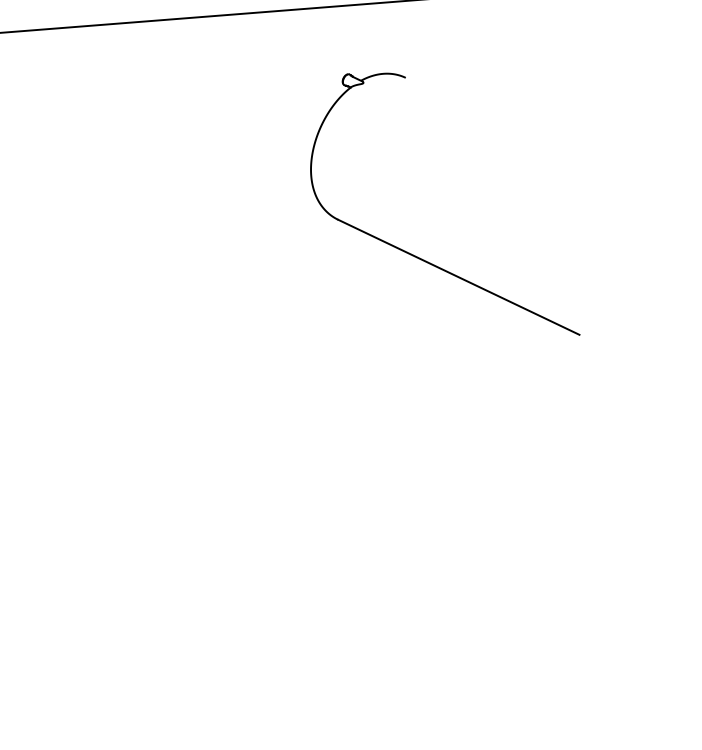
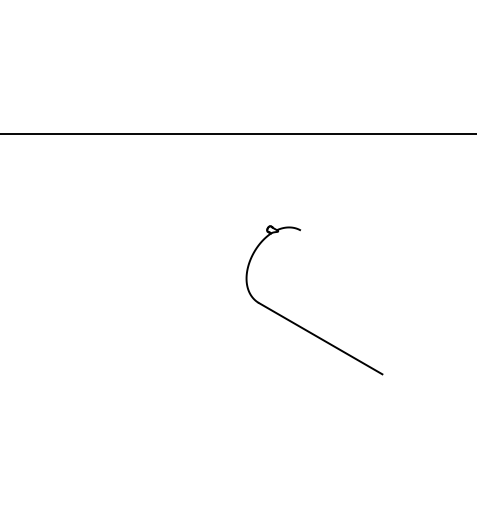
part: (415, 254) -> (298, 324), moved

